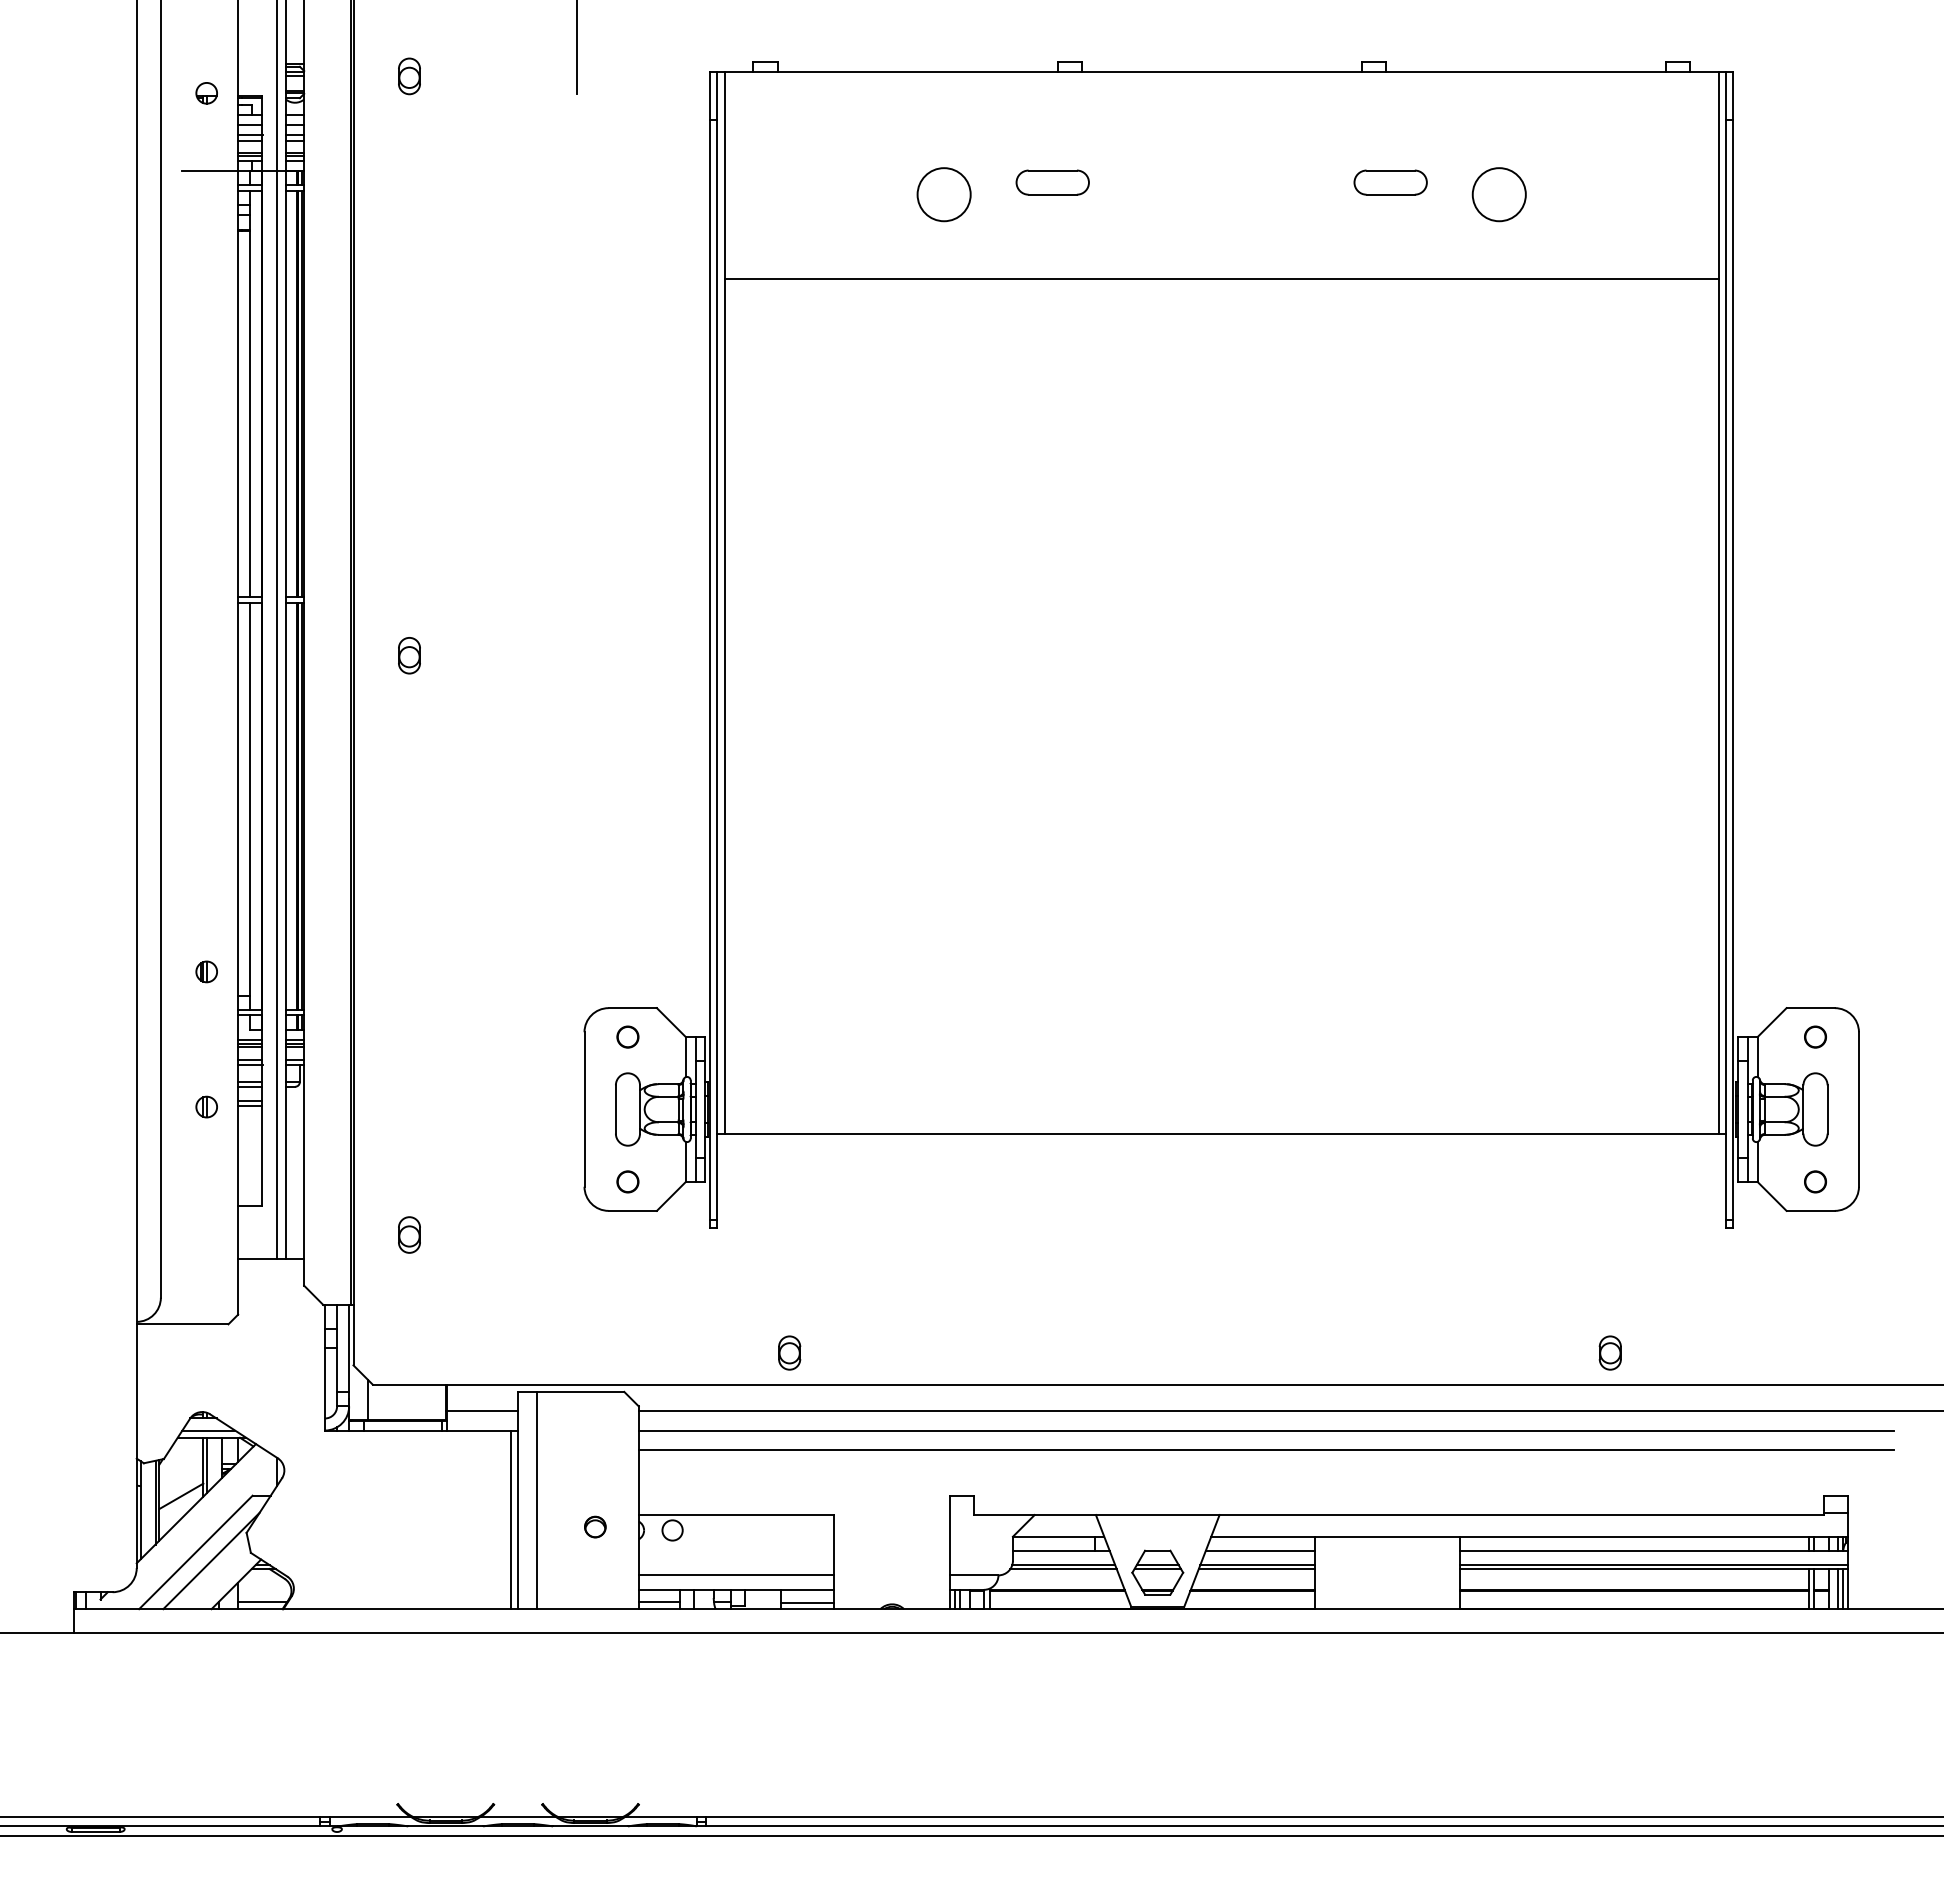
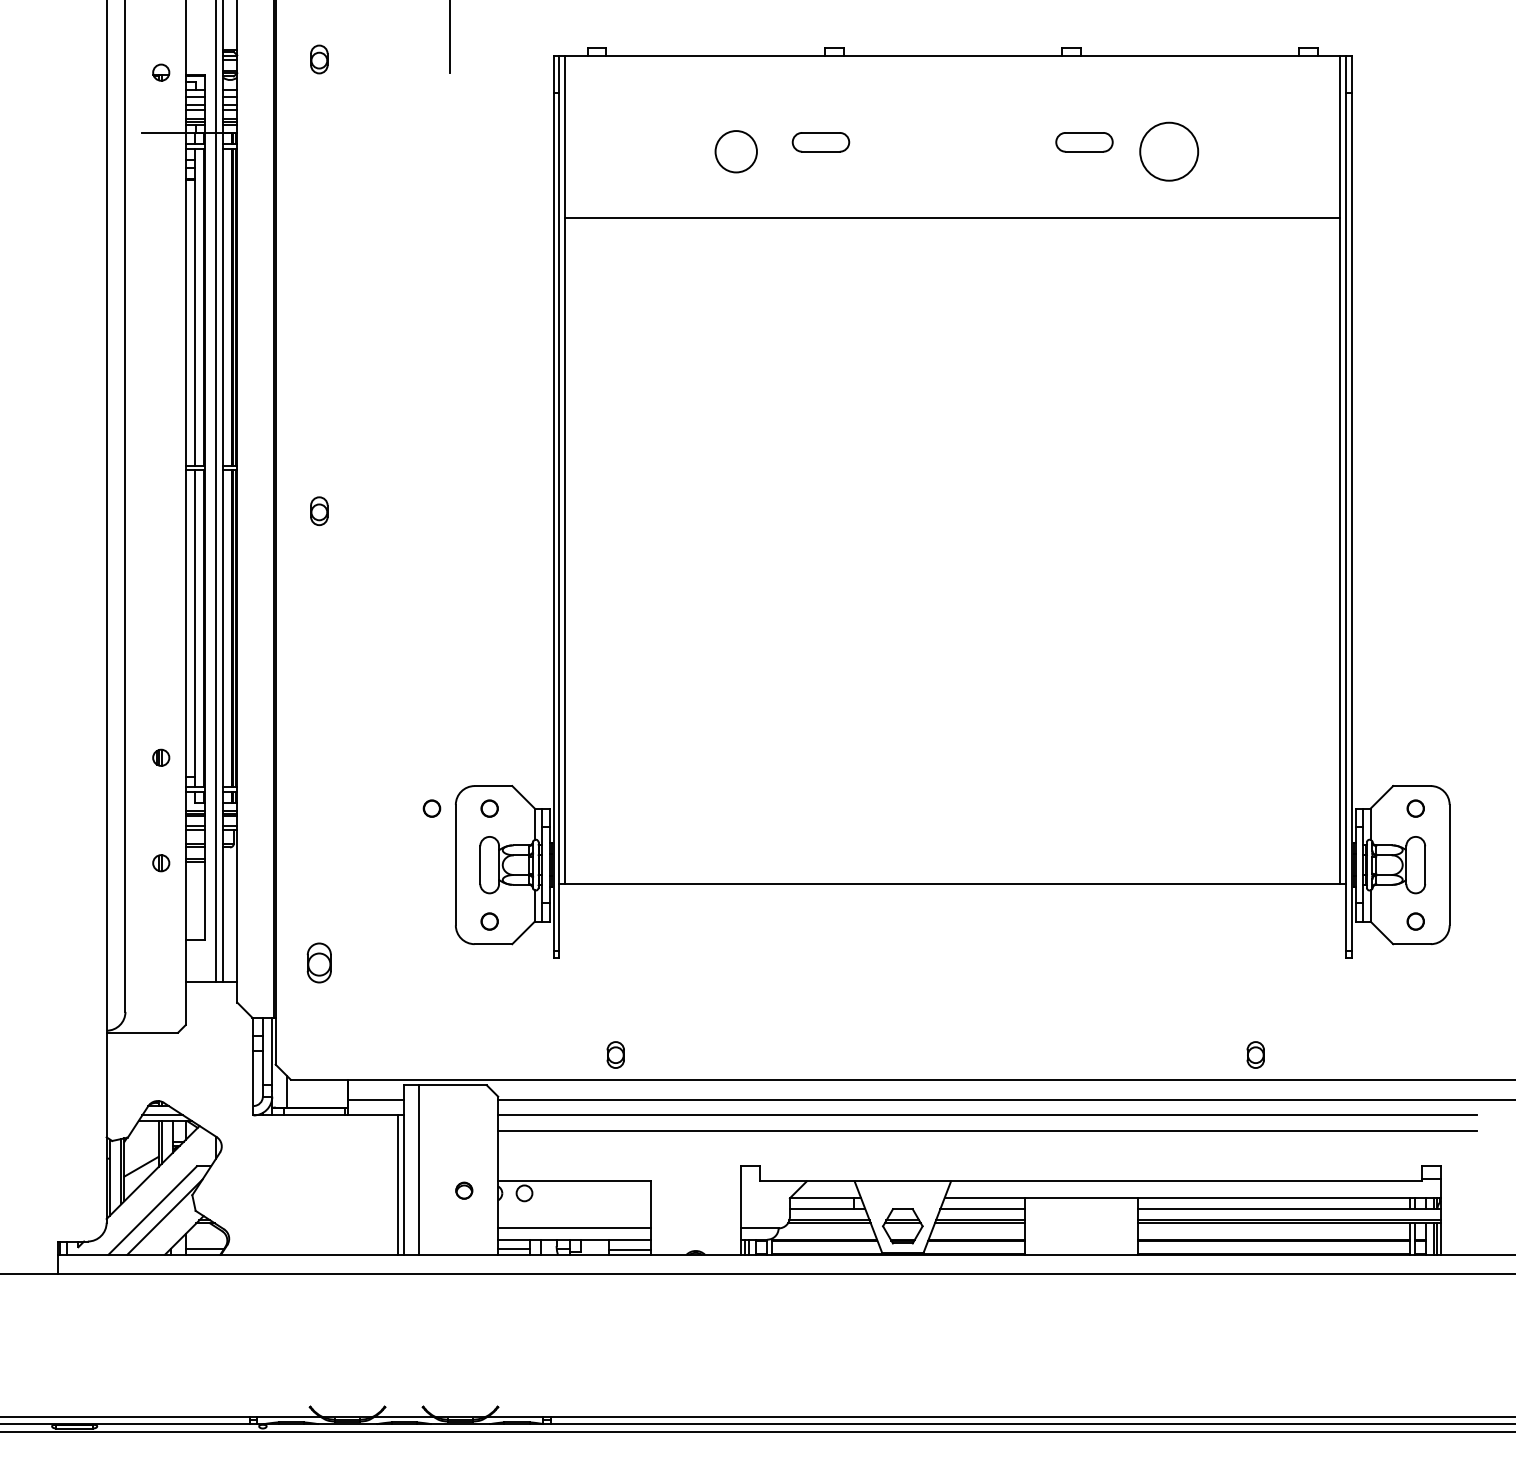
circle: (1498, 194) -> (1168, 151), size x1.4
circle: (553, 1036) -> (431, 808), added
part: (409, 1234) -> (319, 962), size x1.4

